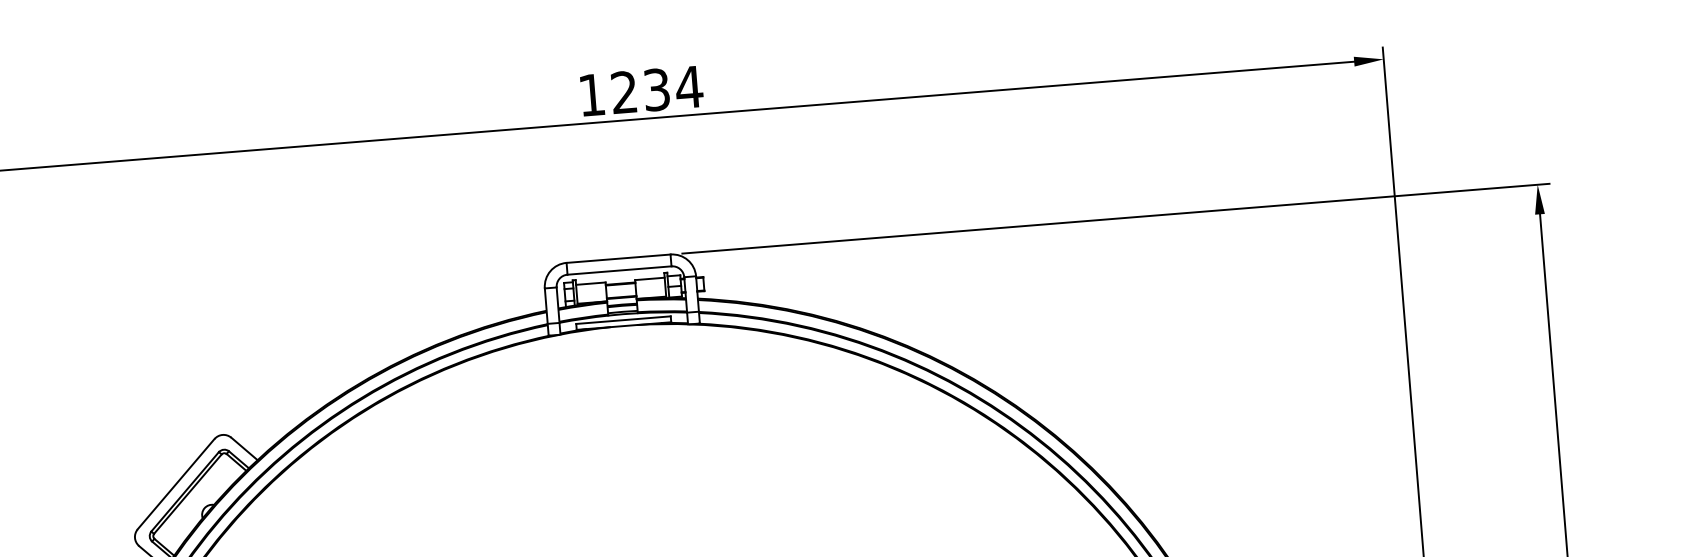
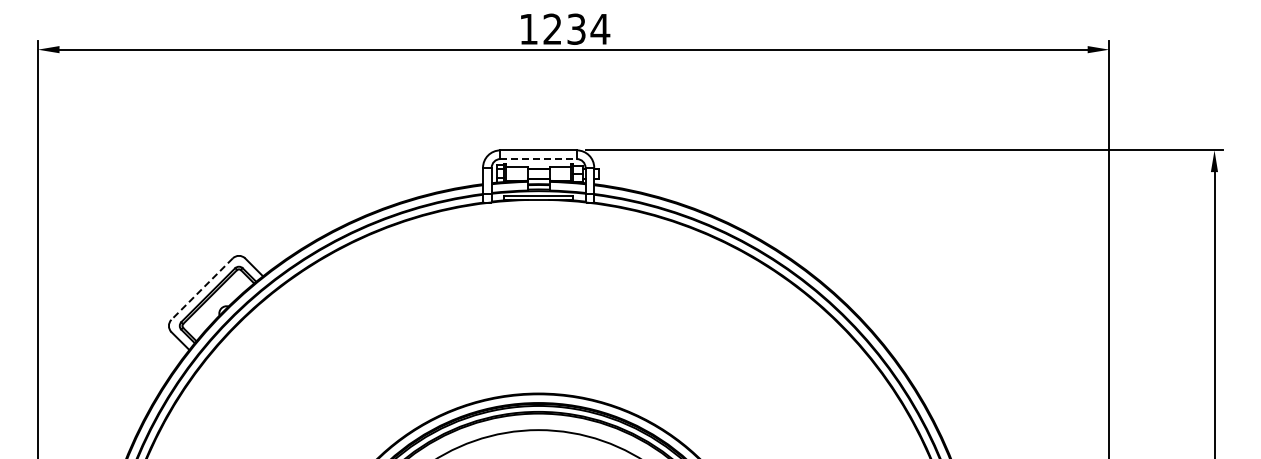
line: (620, 271) -> (539, 159), solid -> dashed
line: (175, 484) -> (201, 289), solid -> dashed

